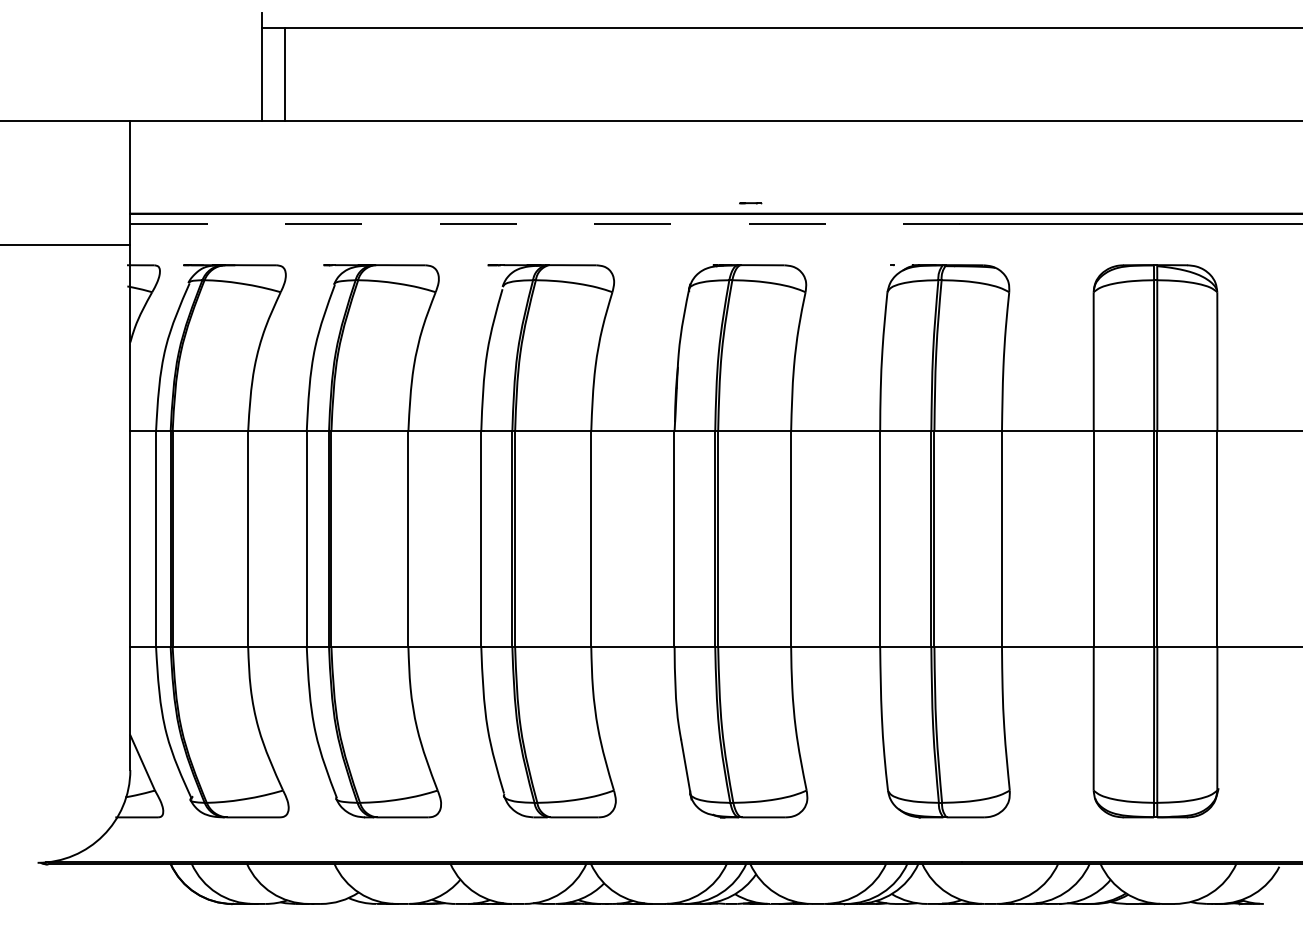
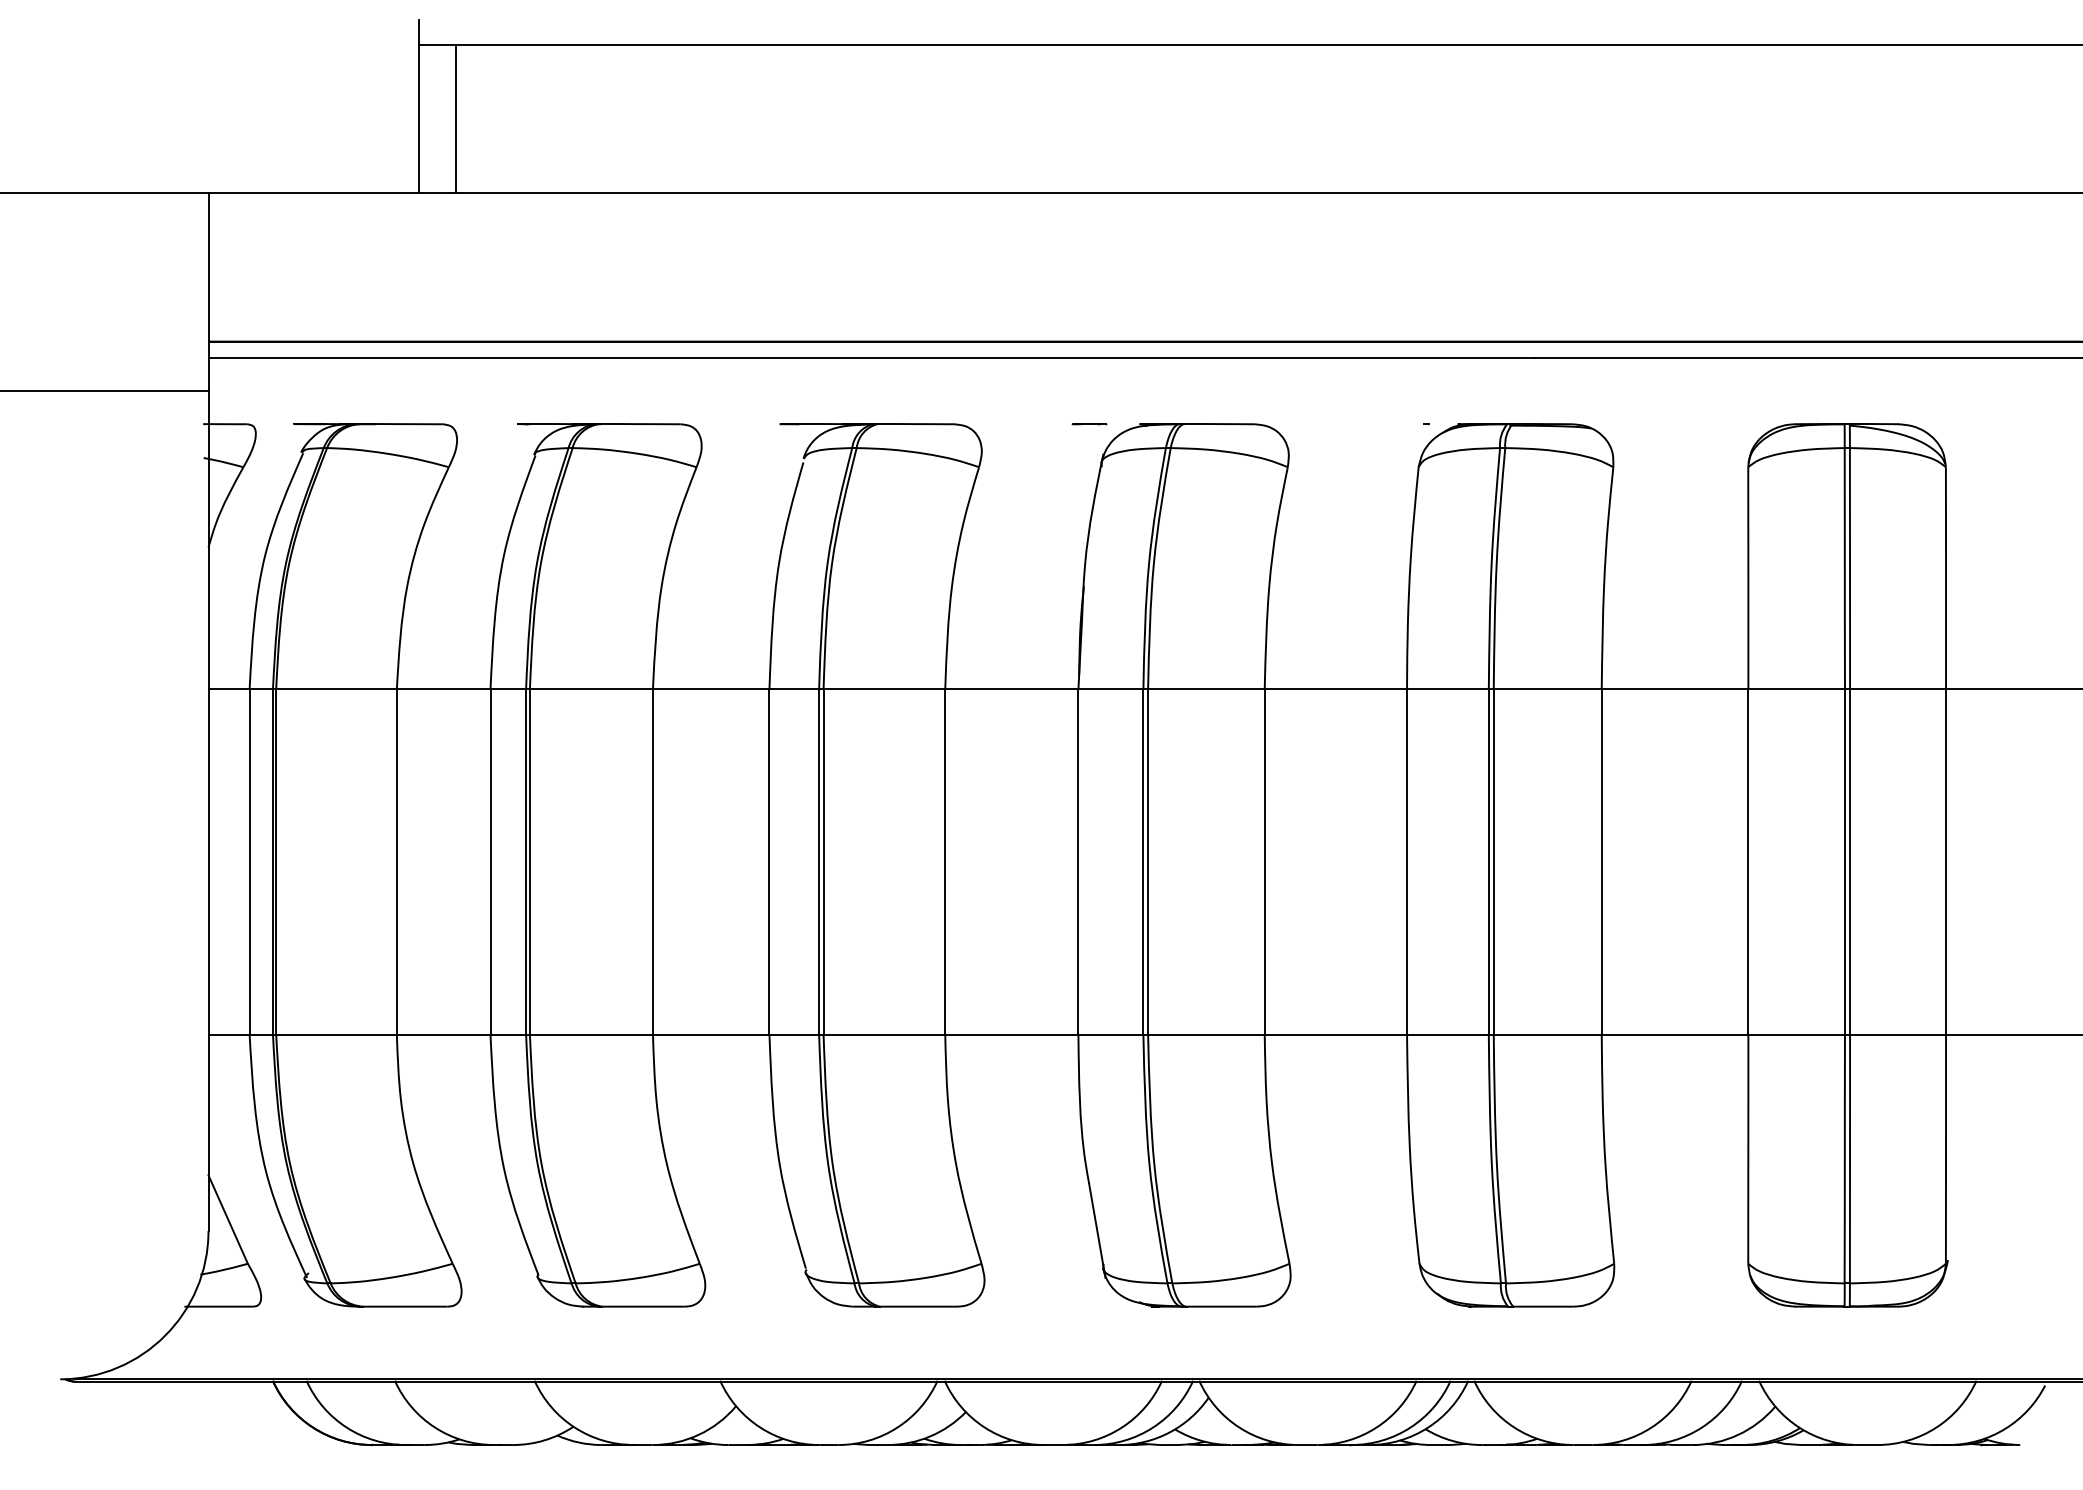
line: (750, 203) -> (1089, 424), moved
line: (545, 223) -> (872, 357), dashed -> solid

